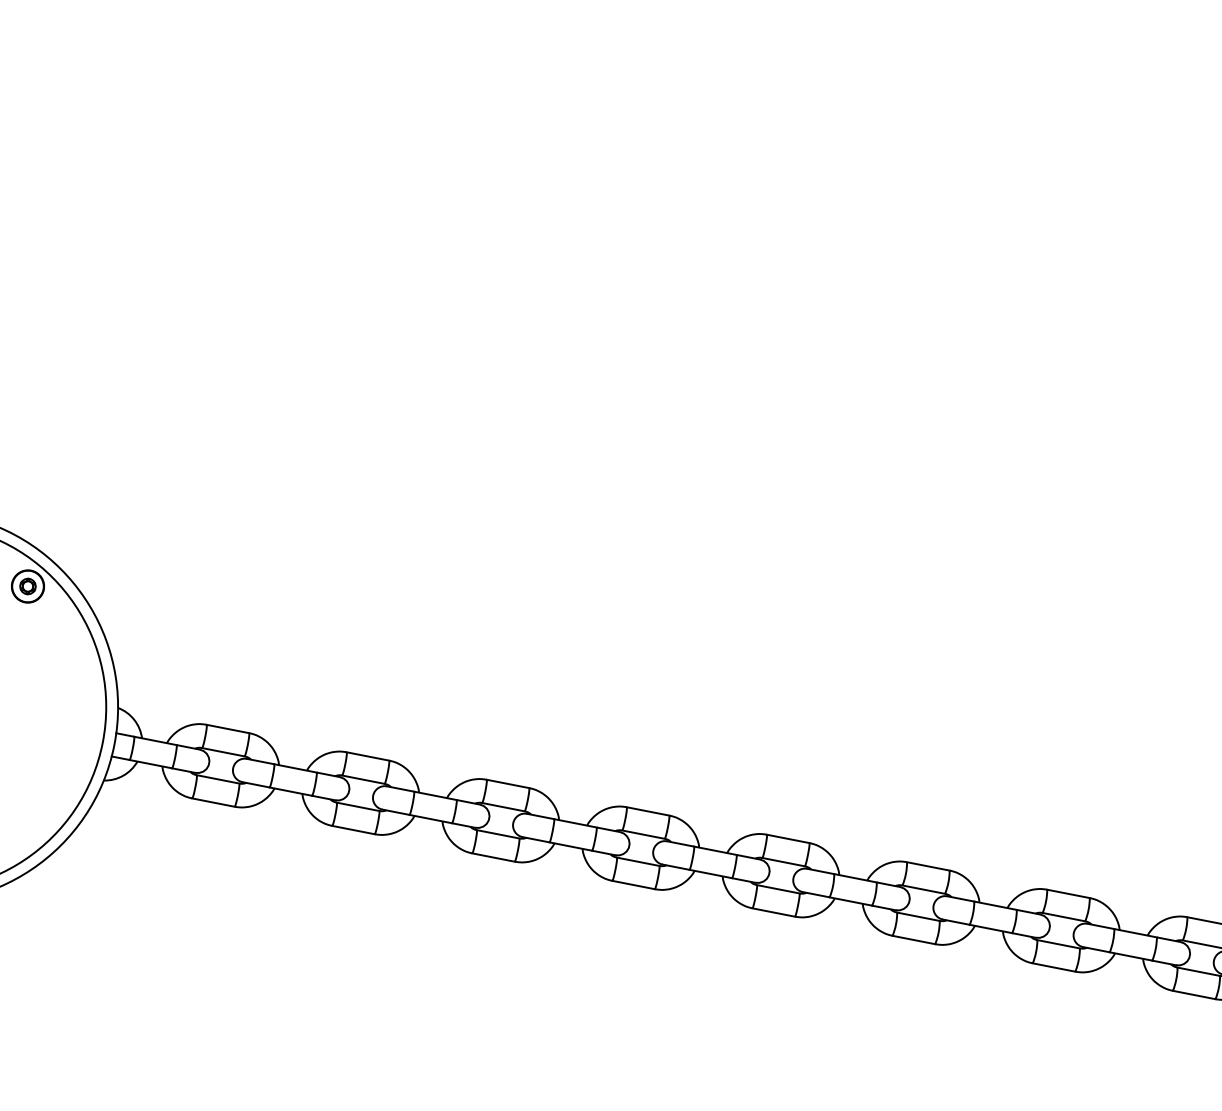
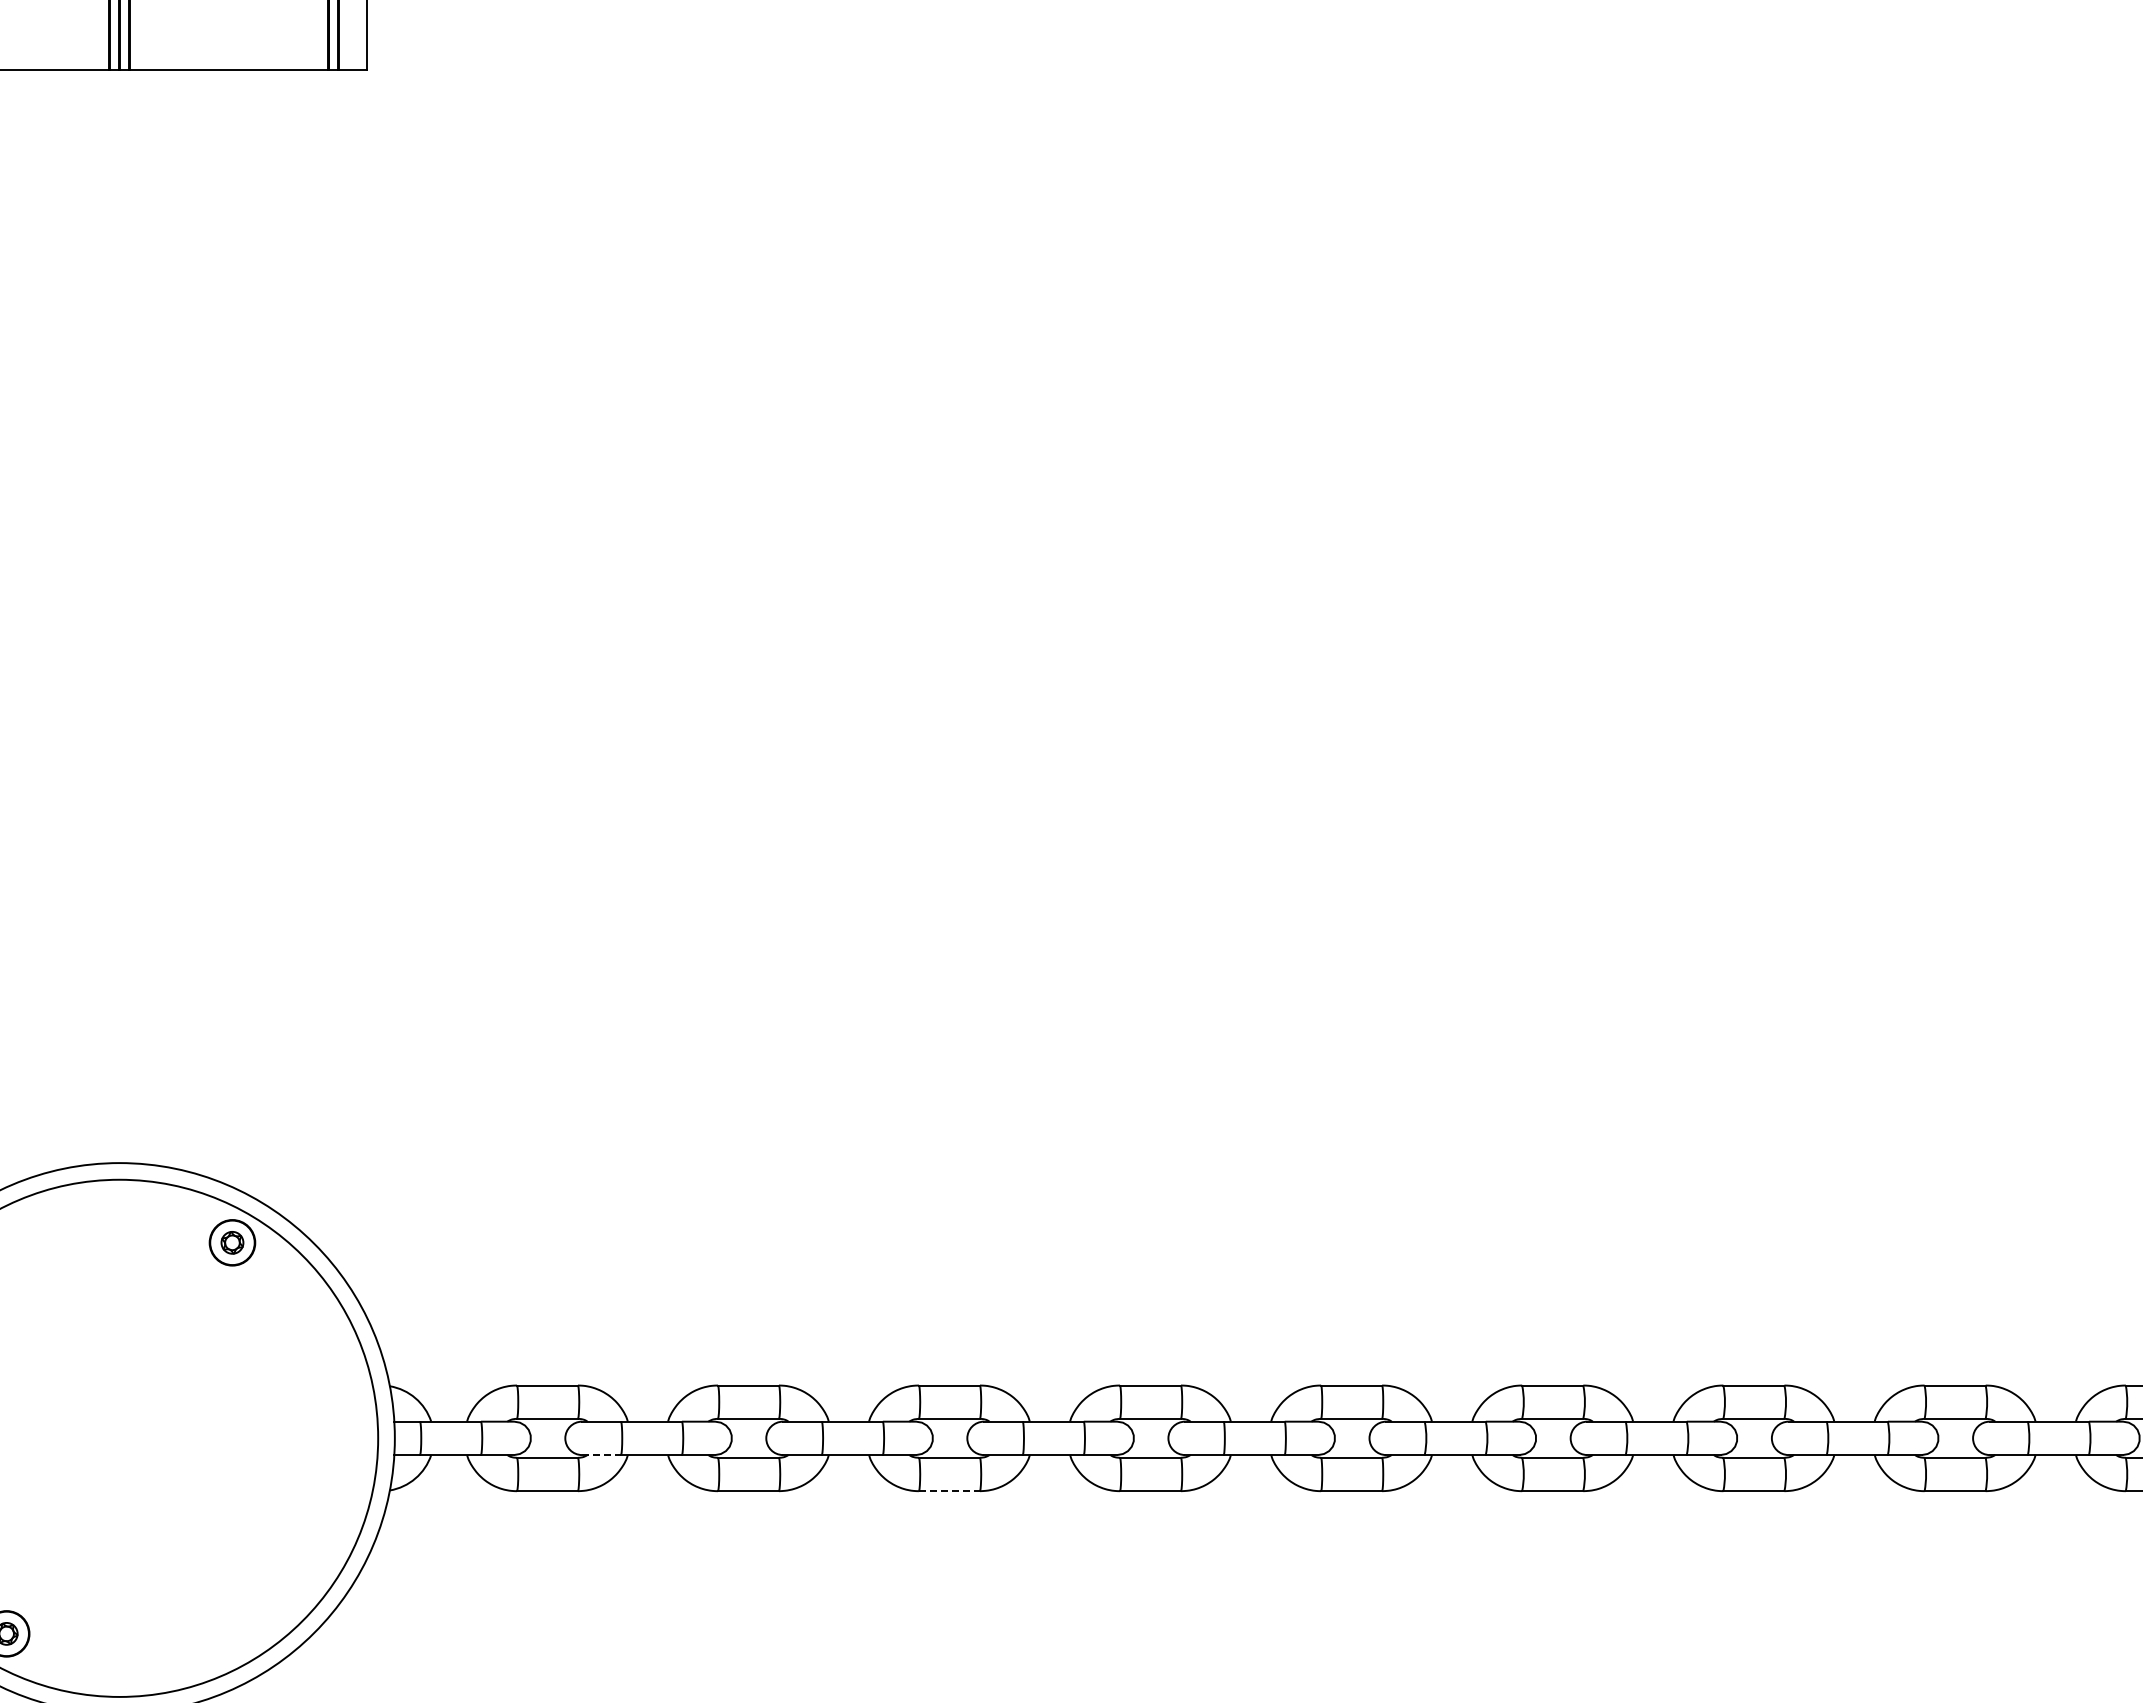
line: (256, 785) -> (601, 1455), solid -> dashed
line: (493, 857) -> (949, 1491), solid -> dashed

